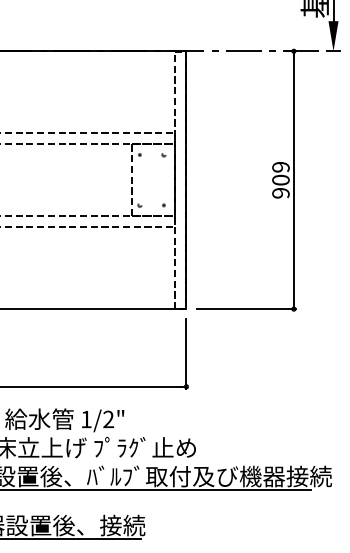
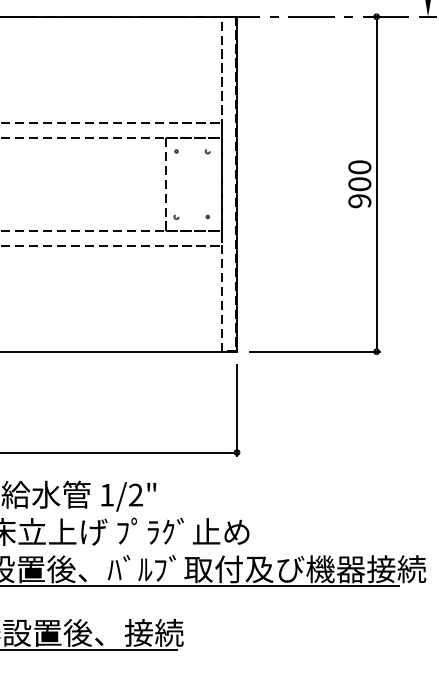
text: (280, 166) -> (359, 166), 909 -> 900

